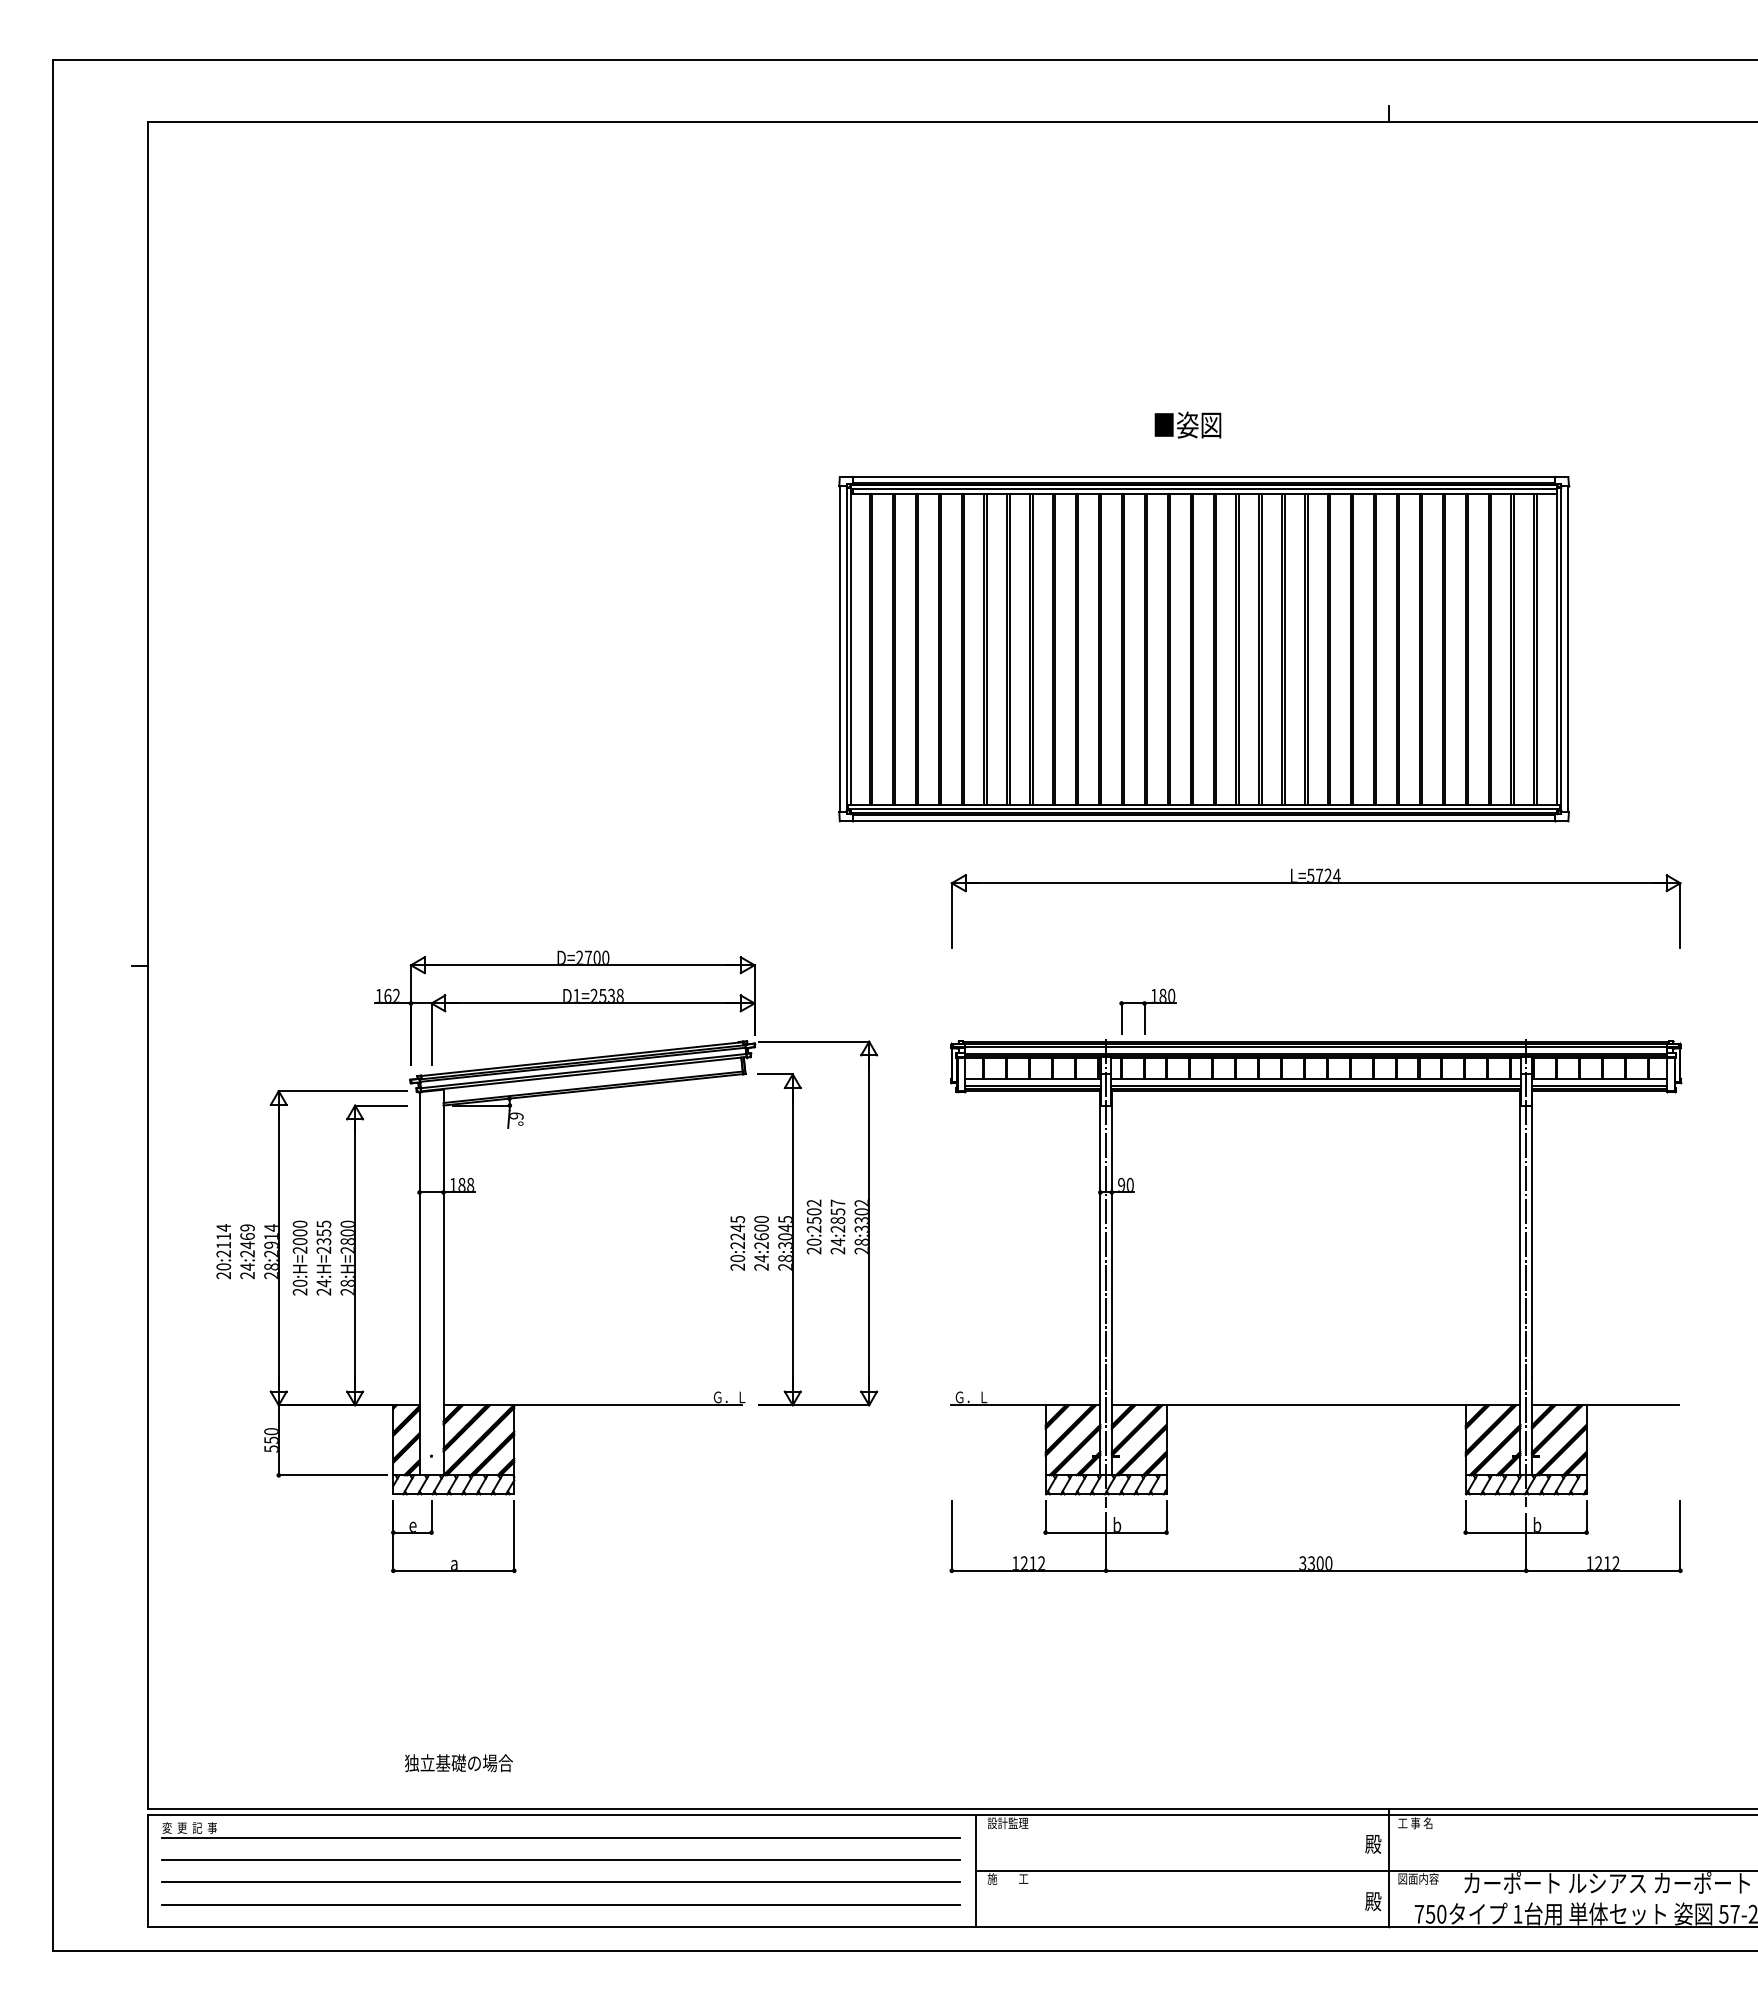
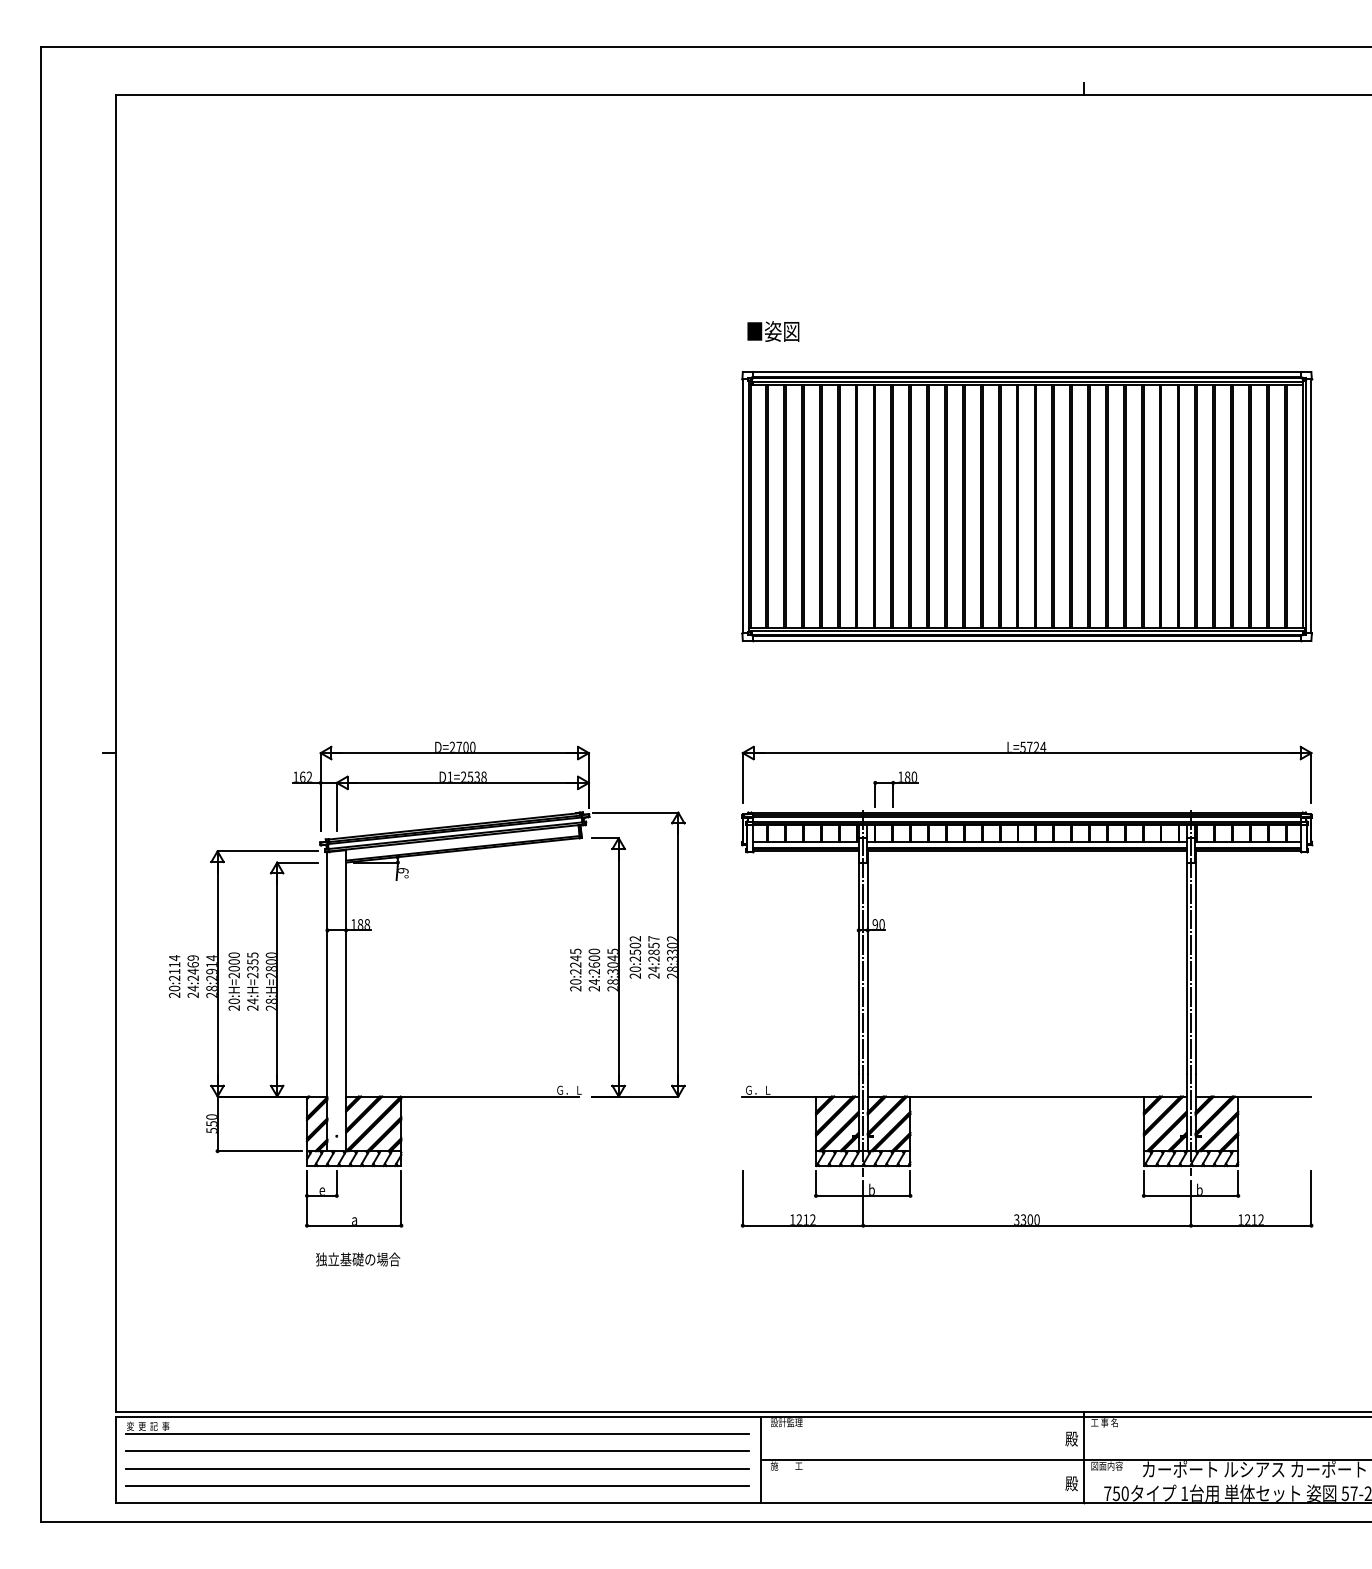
text: (1187, 424) -> (773, 331), moved
part: (1204, 649) -> (1027, 506), moved
part: (1315, 883) -> (1026, 753), moved
text: (458, 1763) -> (357, 1259), moved

